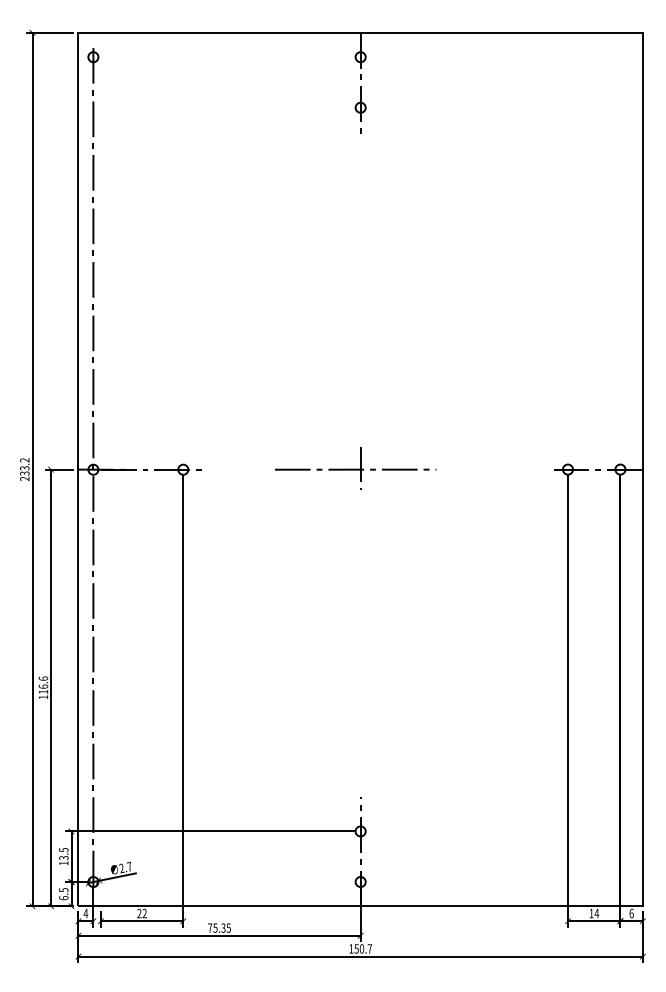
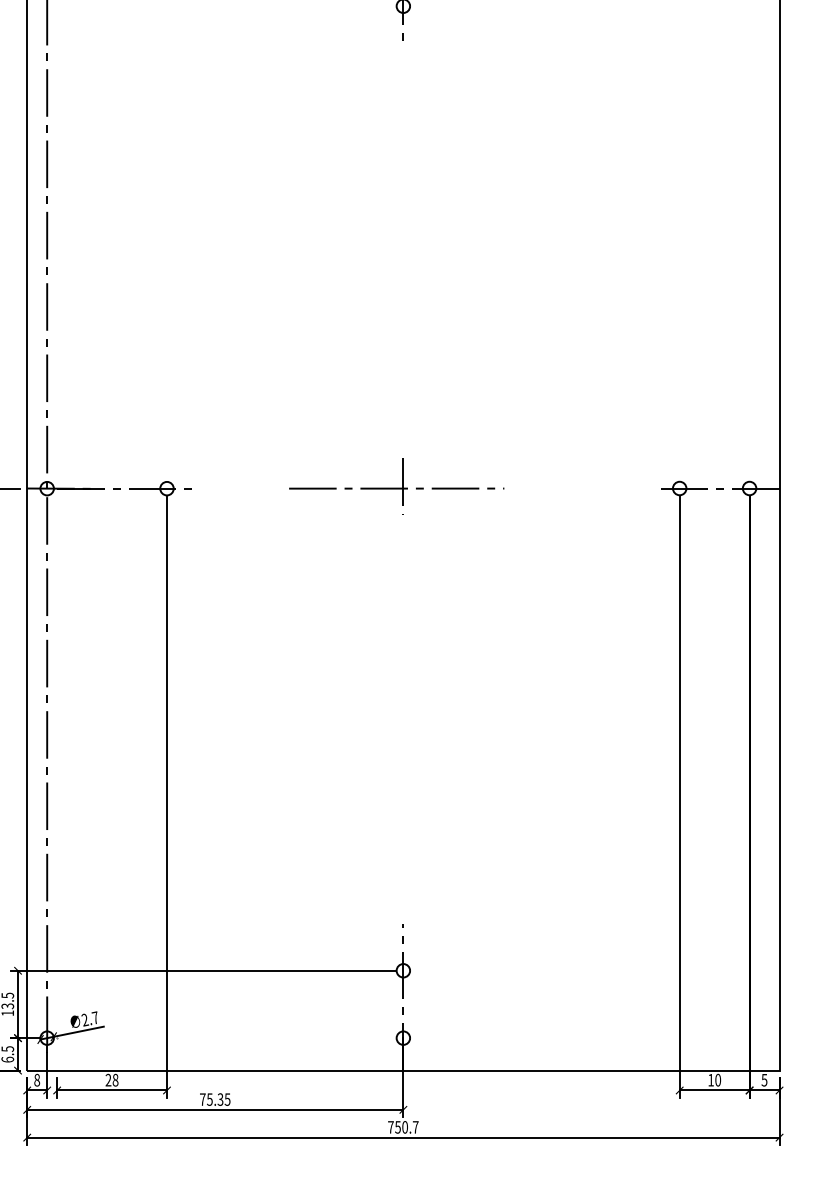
text: (85, 913) -> (36, 1080), 4 -> 8
text: (144, 913) -> (115, 1080), 22 -> 28
text: (596, 913) -> (717, 1080), 14 -> 10
text: (631, 913) -> (764, 1080), 6 -> 5
text: (351, 948) -> (391, 1126), 150.7 -> 750.7

